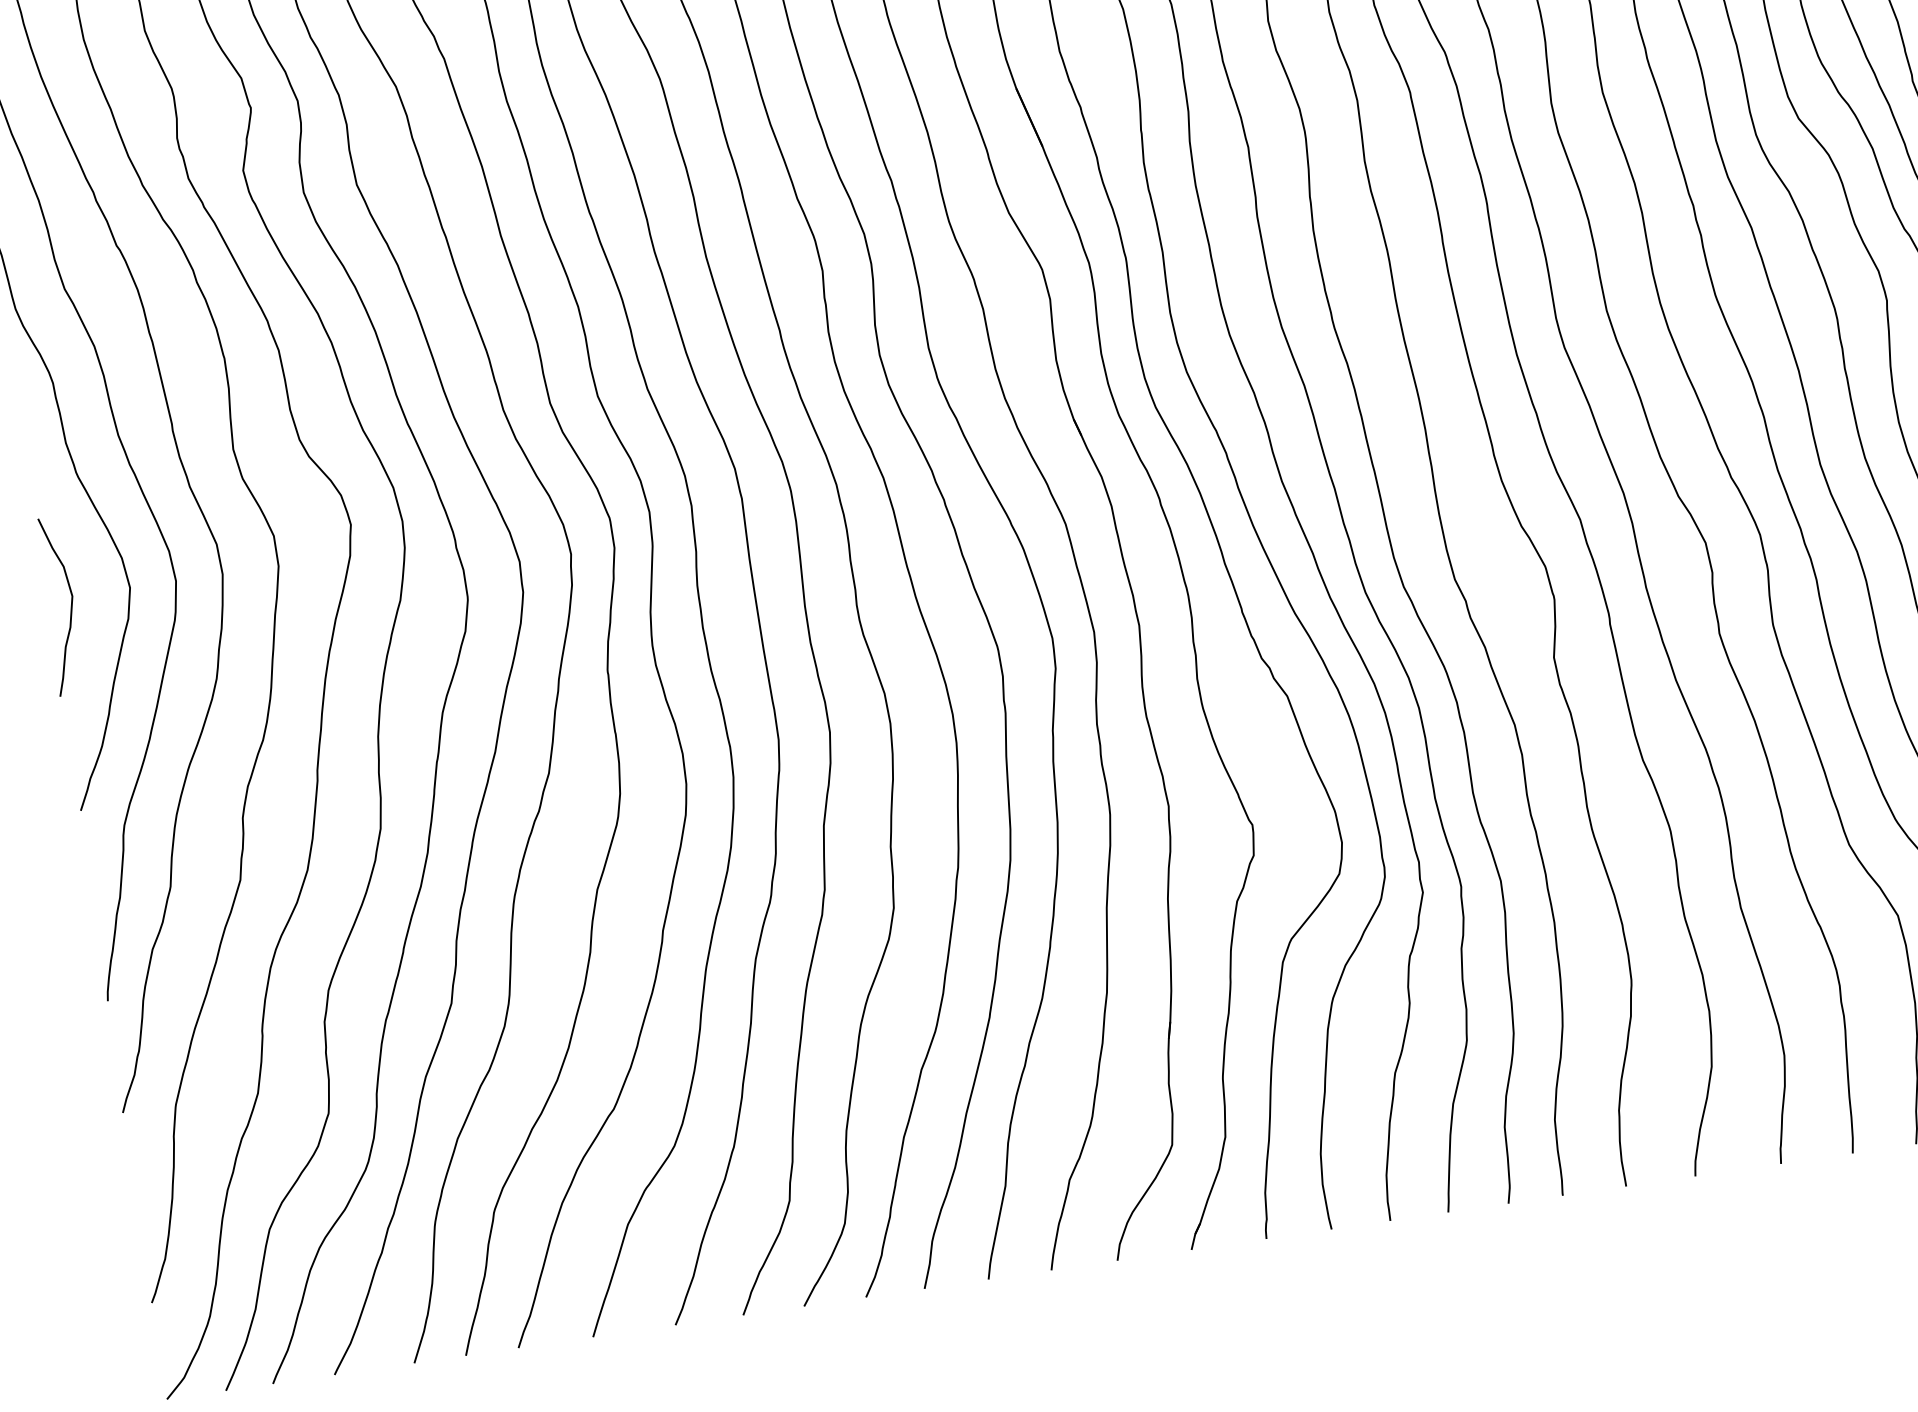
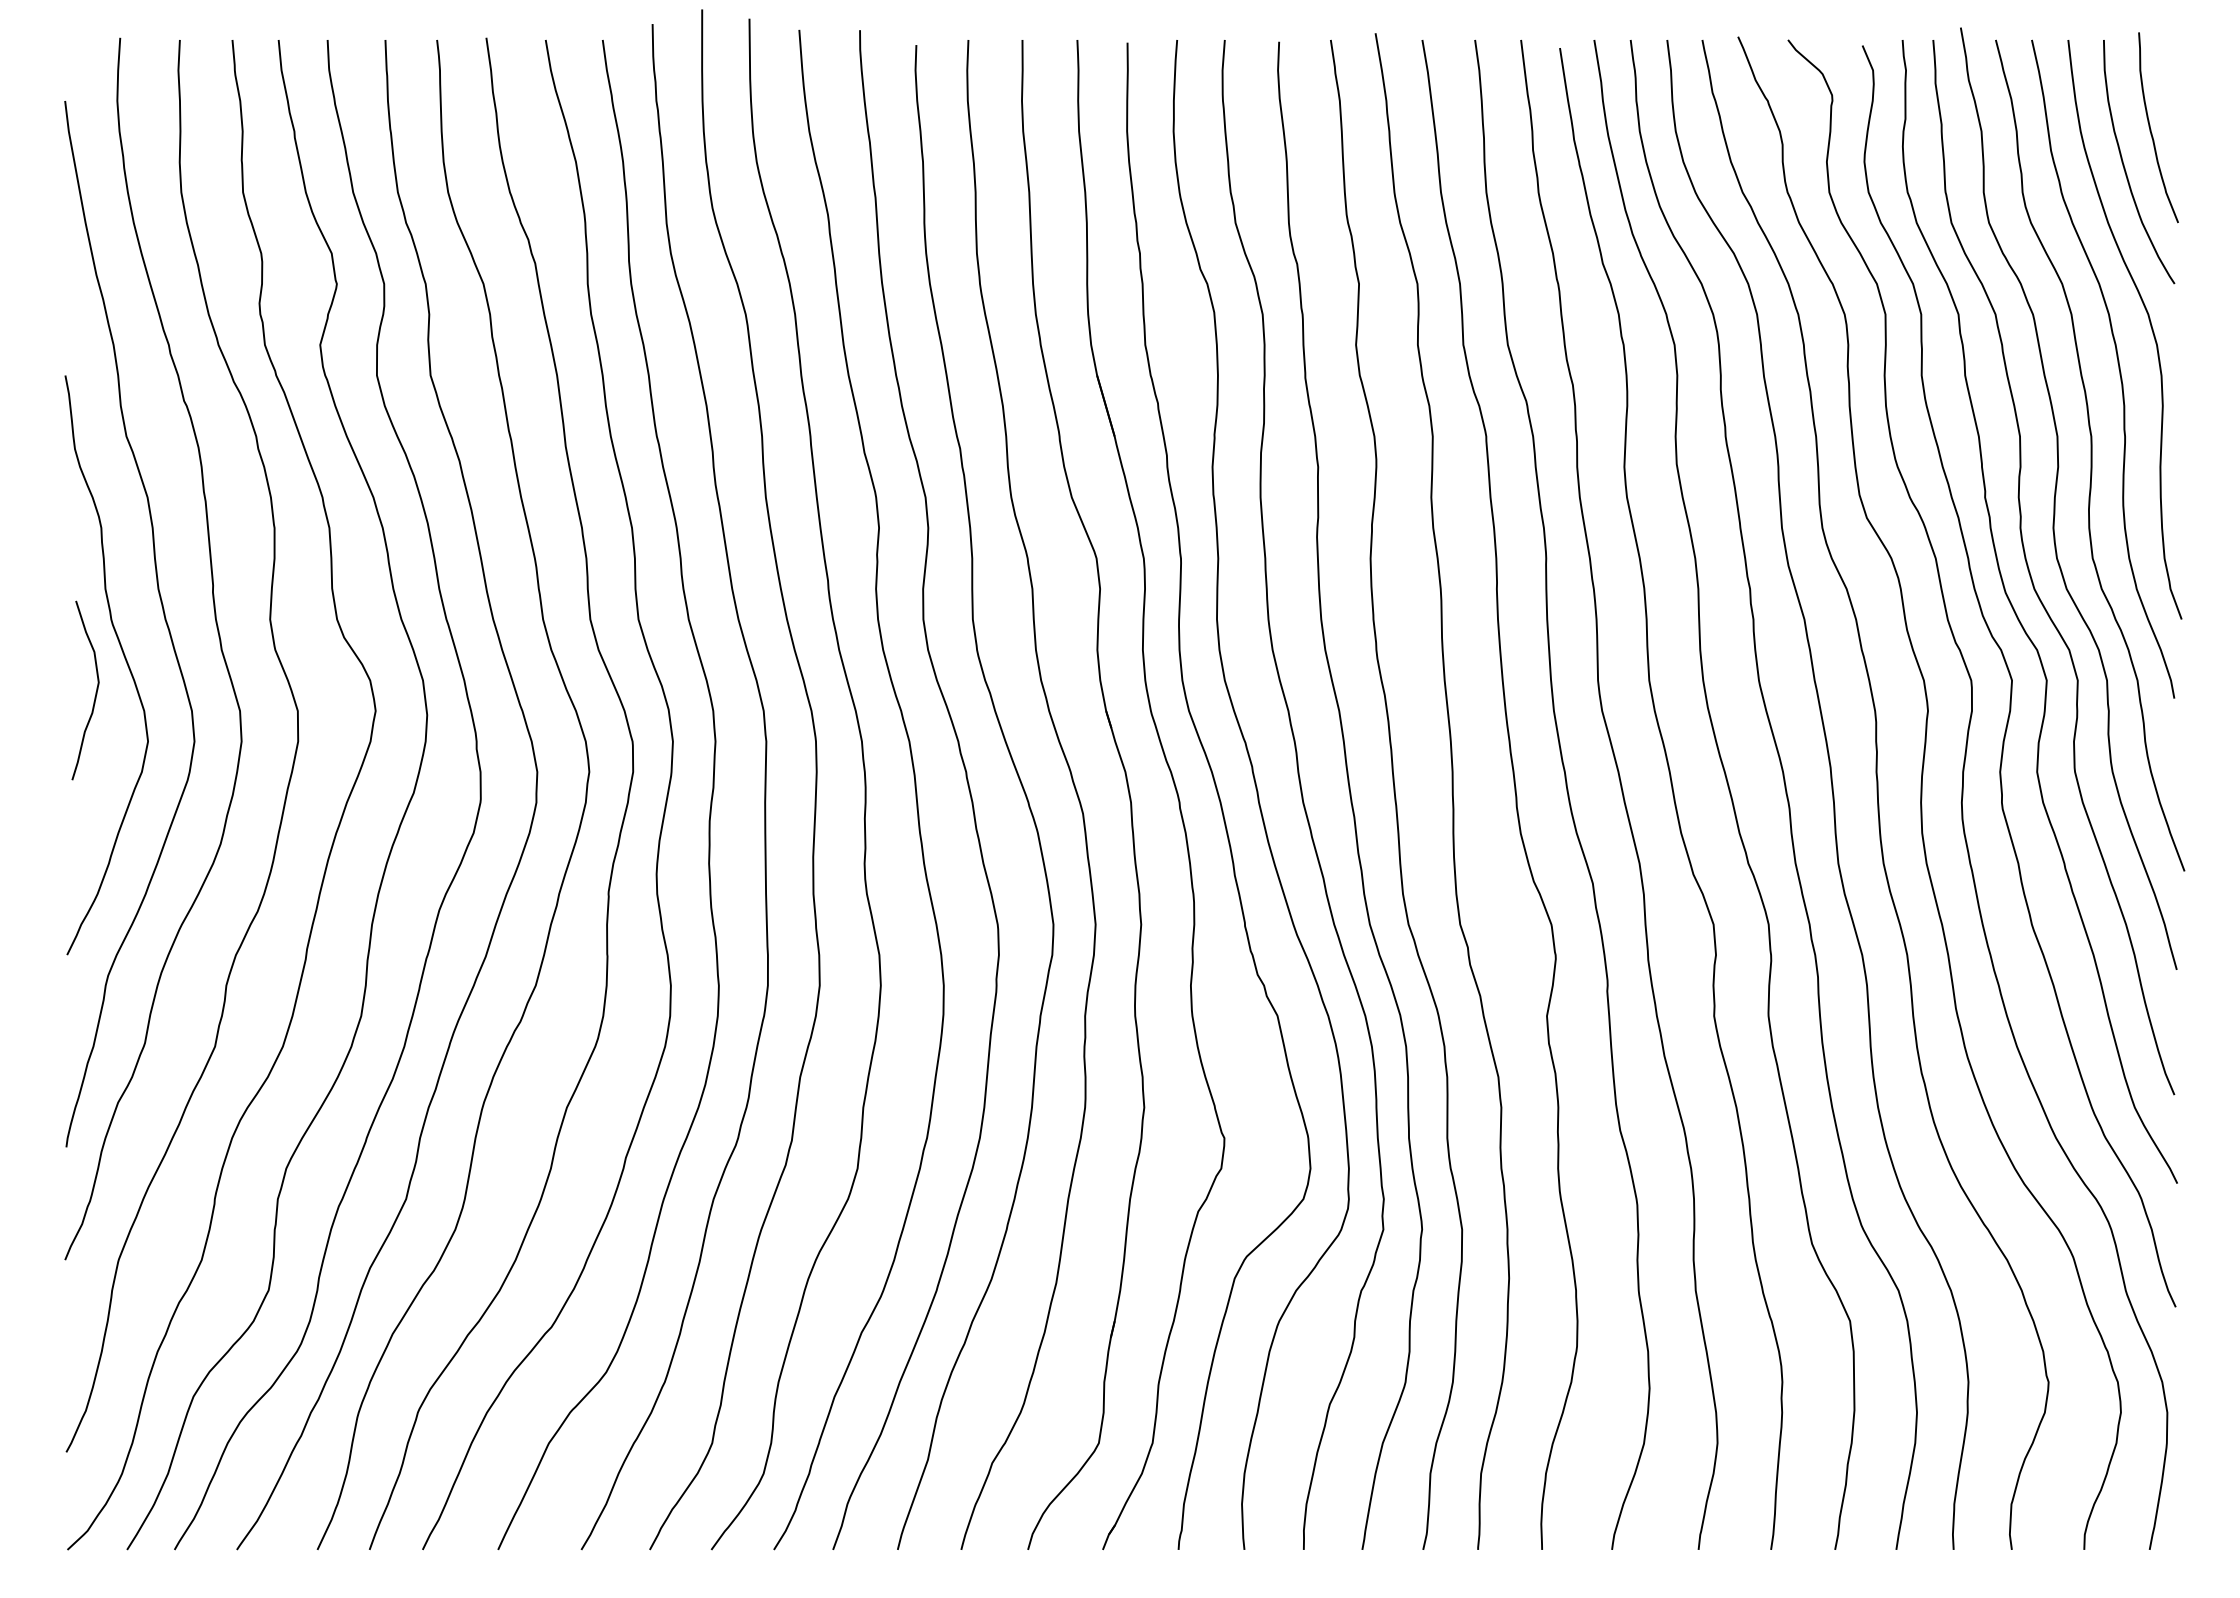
curve: (70, 606) -> (95, 692), moved

